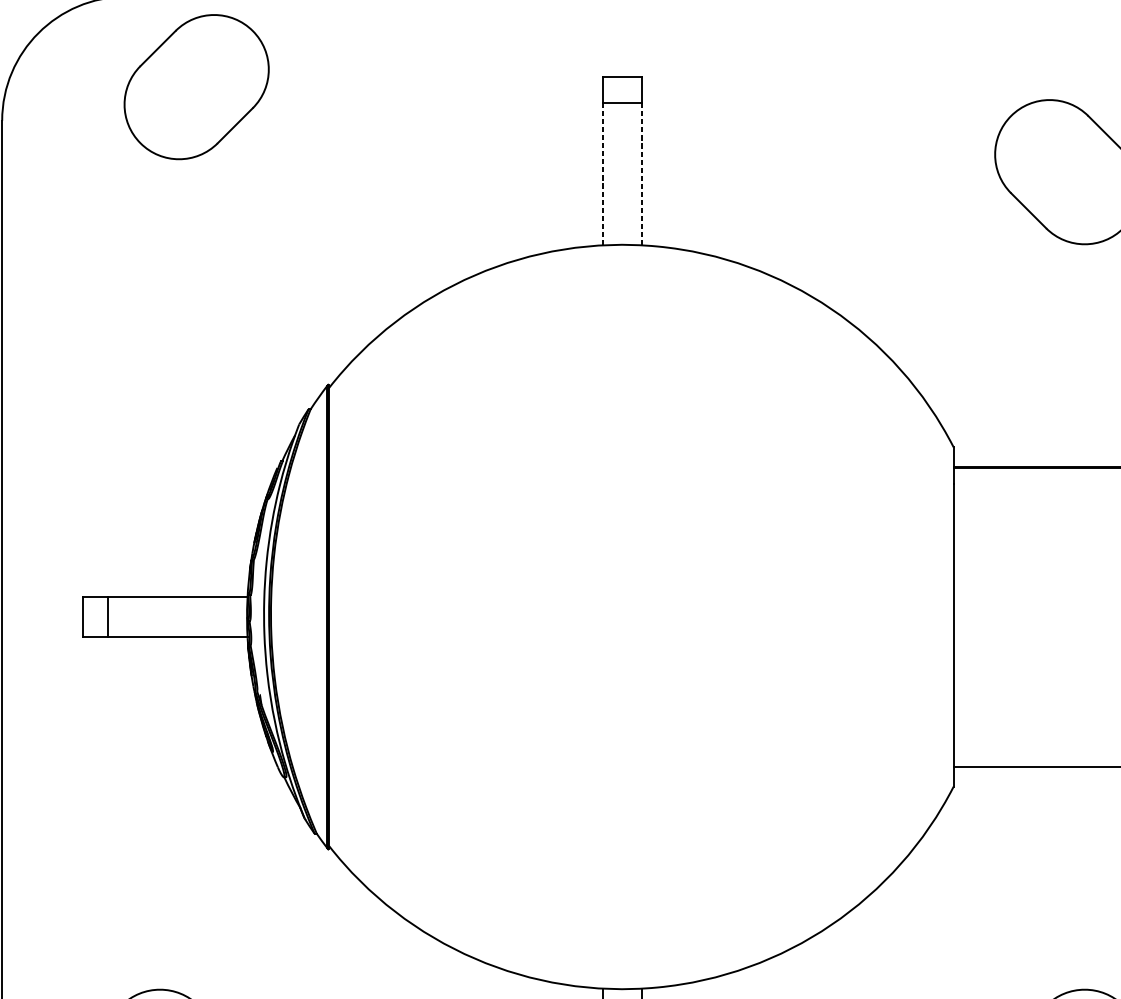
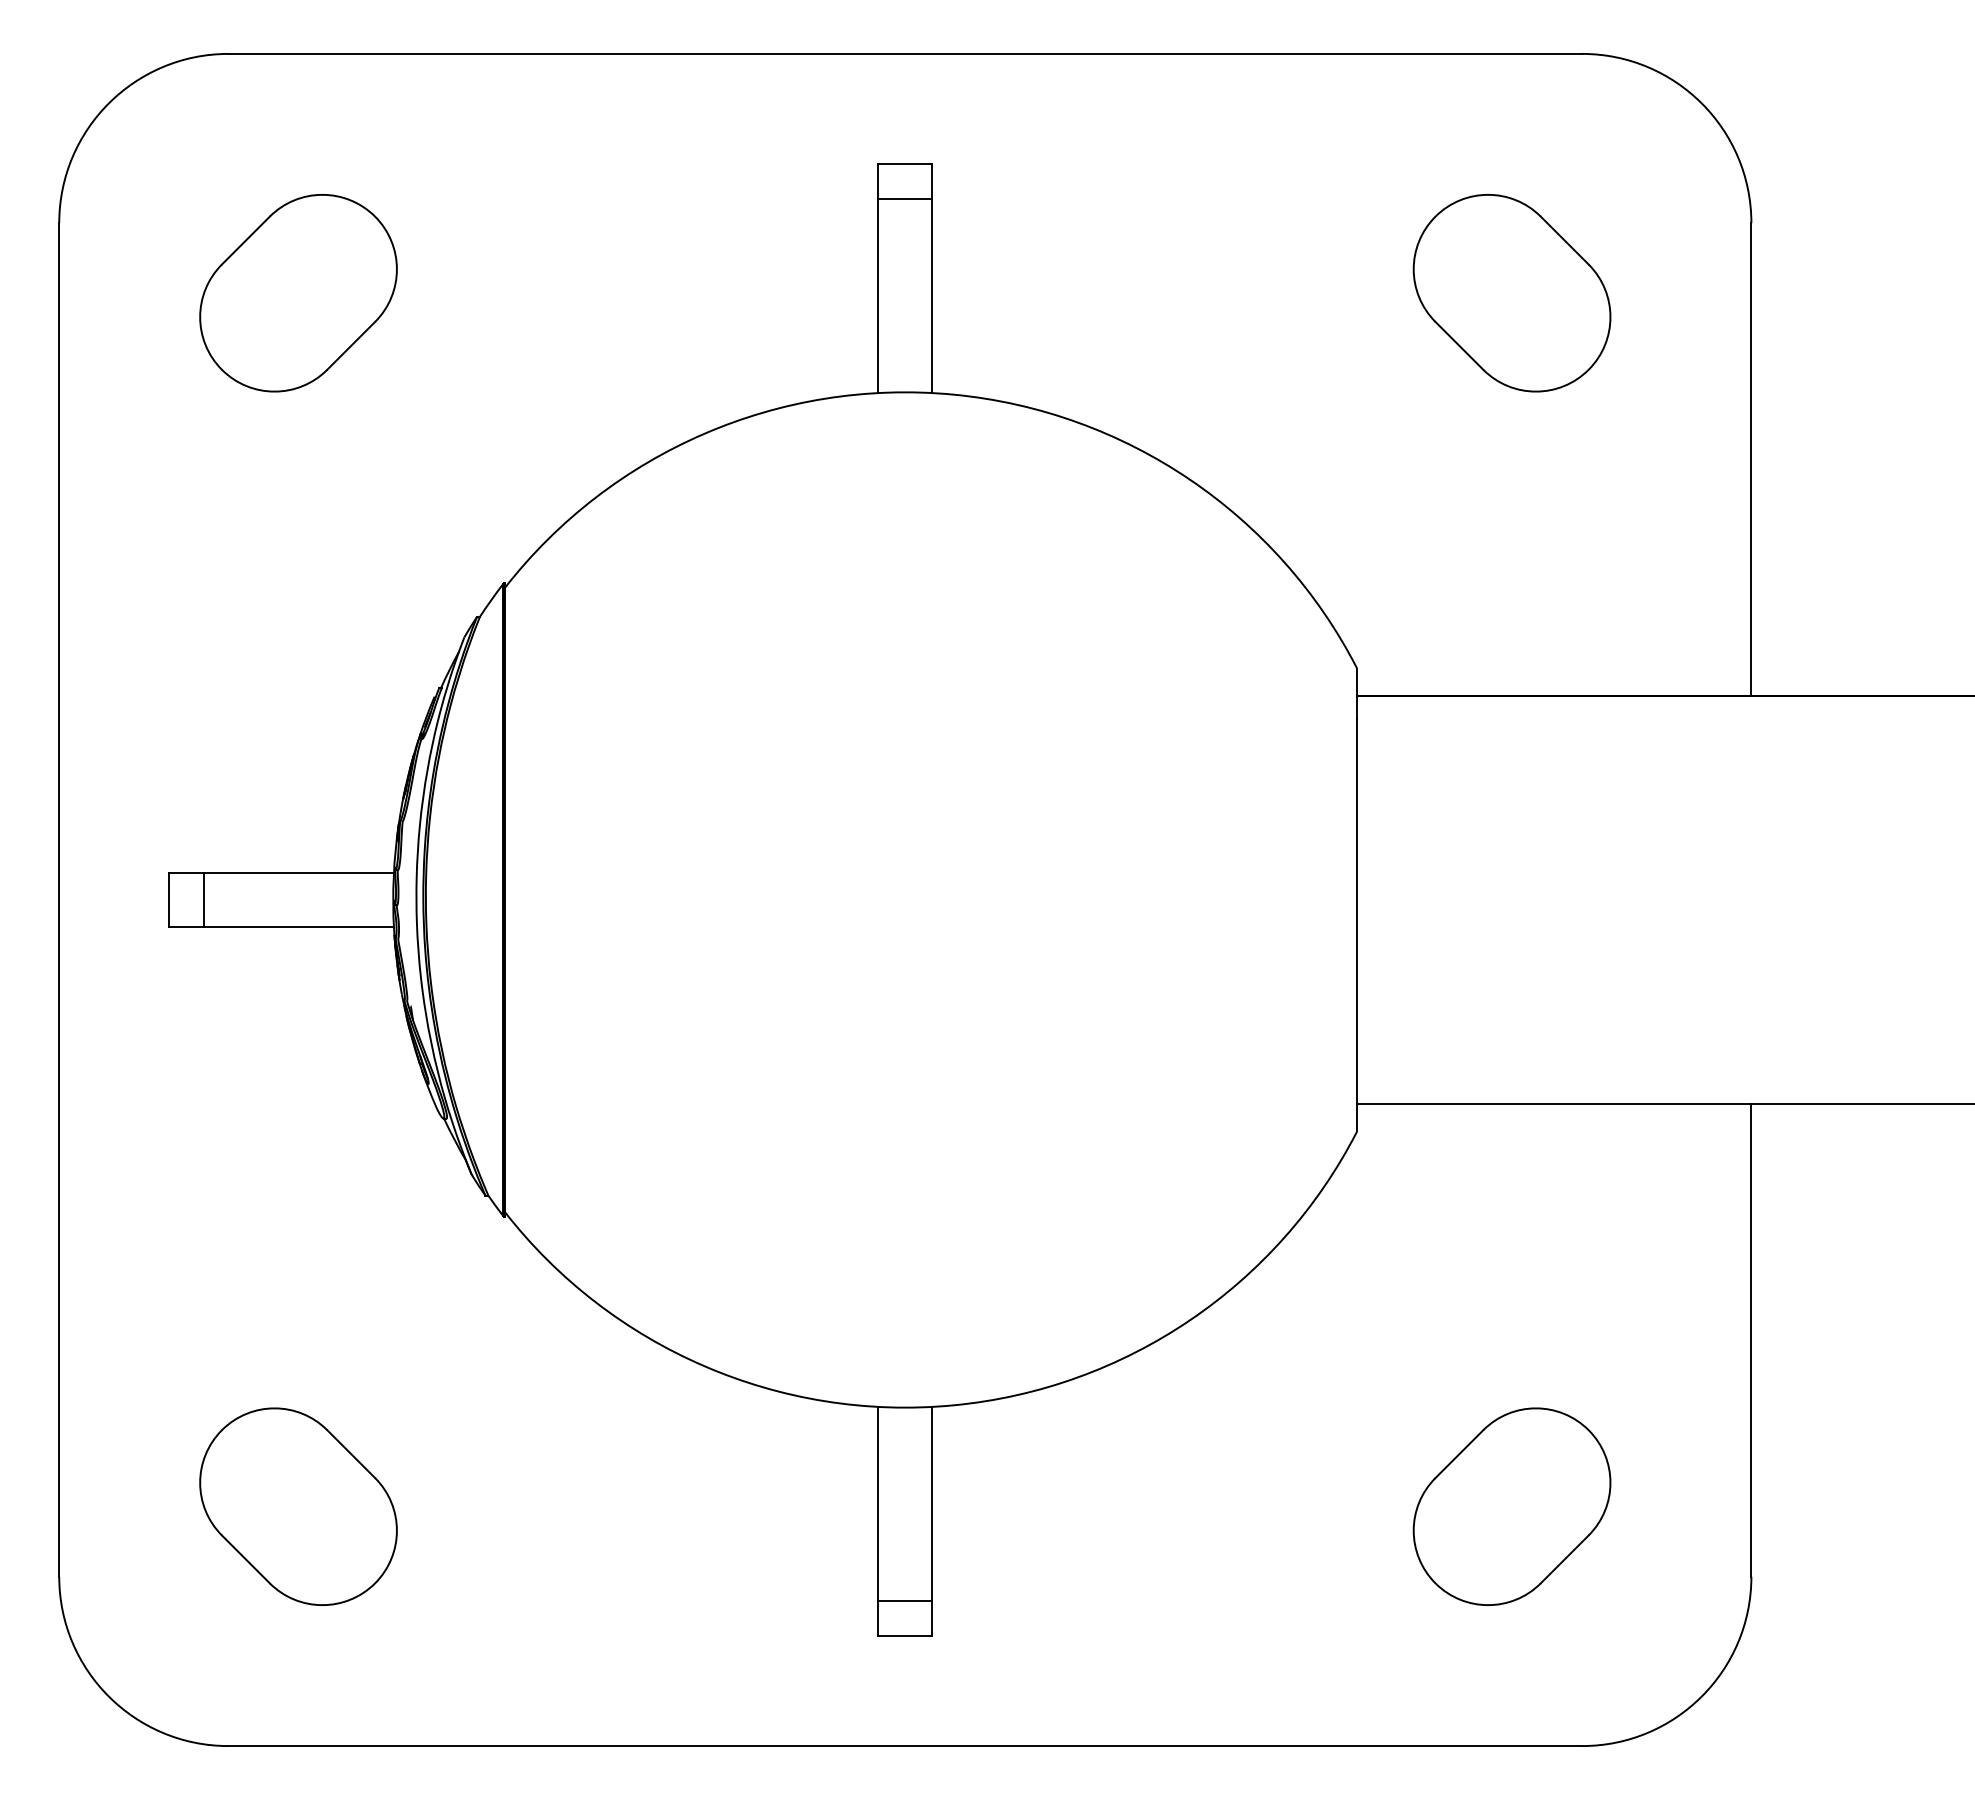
part: (196, 87) -> (298, 293), moved
line: (642, 173) -> (932, 295), dashed -> solid
line: (602, 174) -> (878, 296), dashed -> solid

